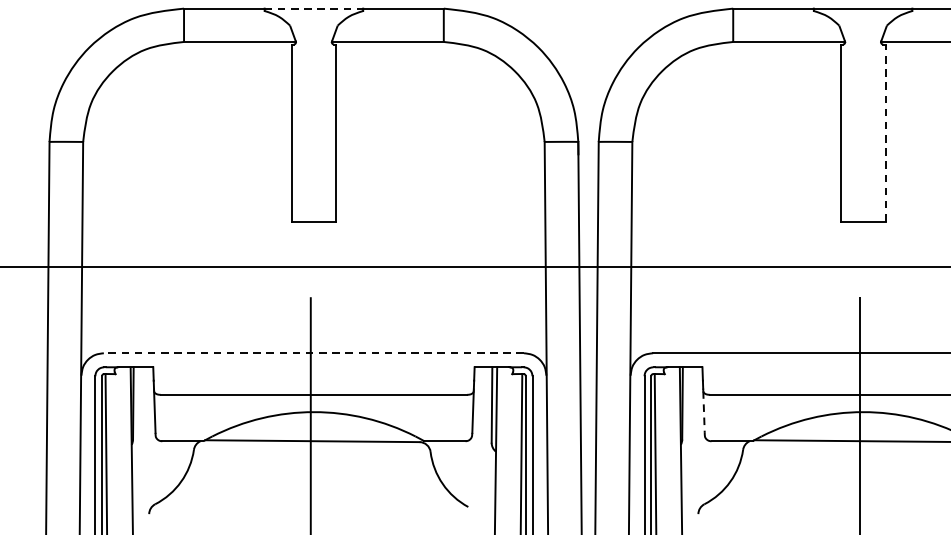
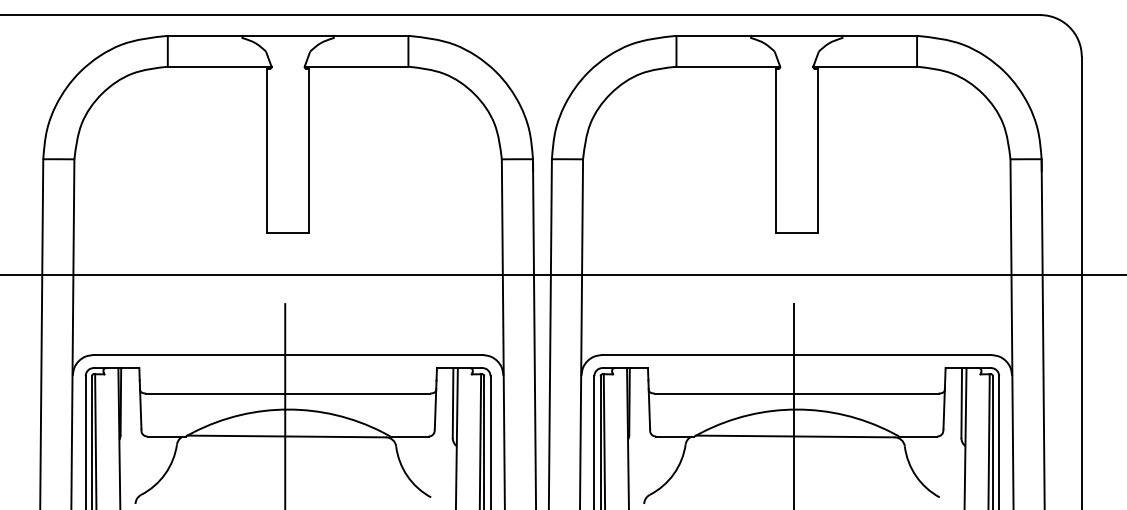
line: (314, 8) -> (288, 35), dashed -> solid
line: (885, 132) -> (817, 150), dashed -> solid
line: (314, 353) -> (288, 355), dashed -> solid
line: (704, 412) -> (649, 409), dashed -> solid

